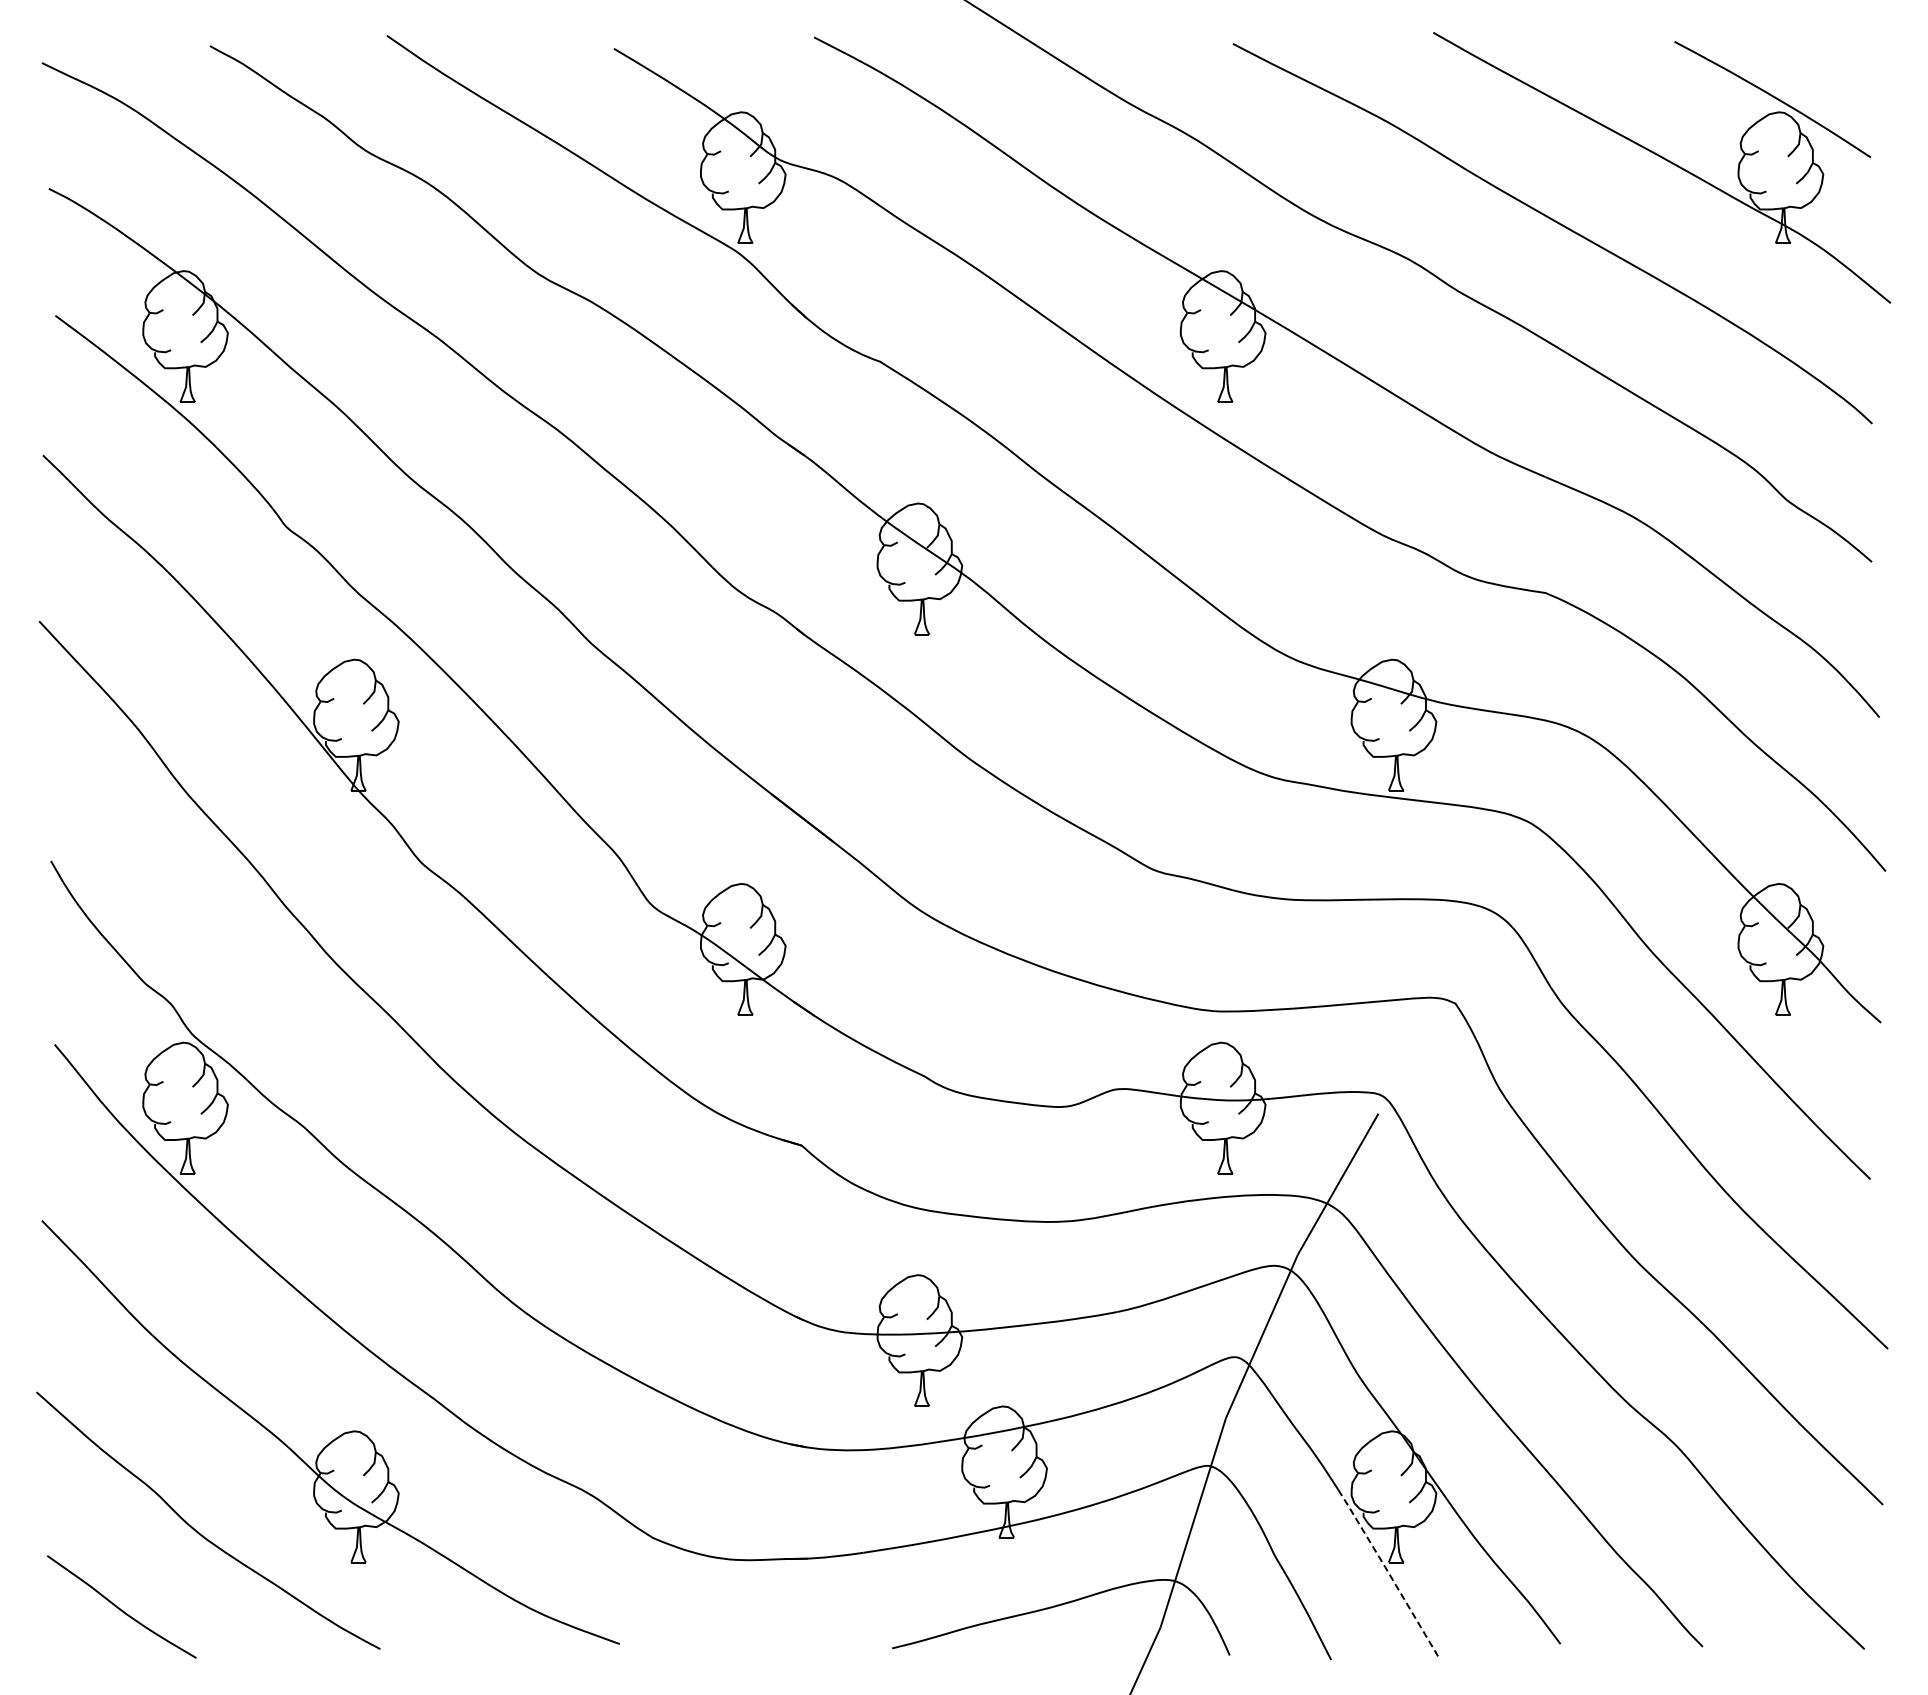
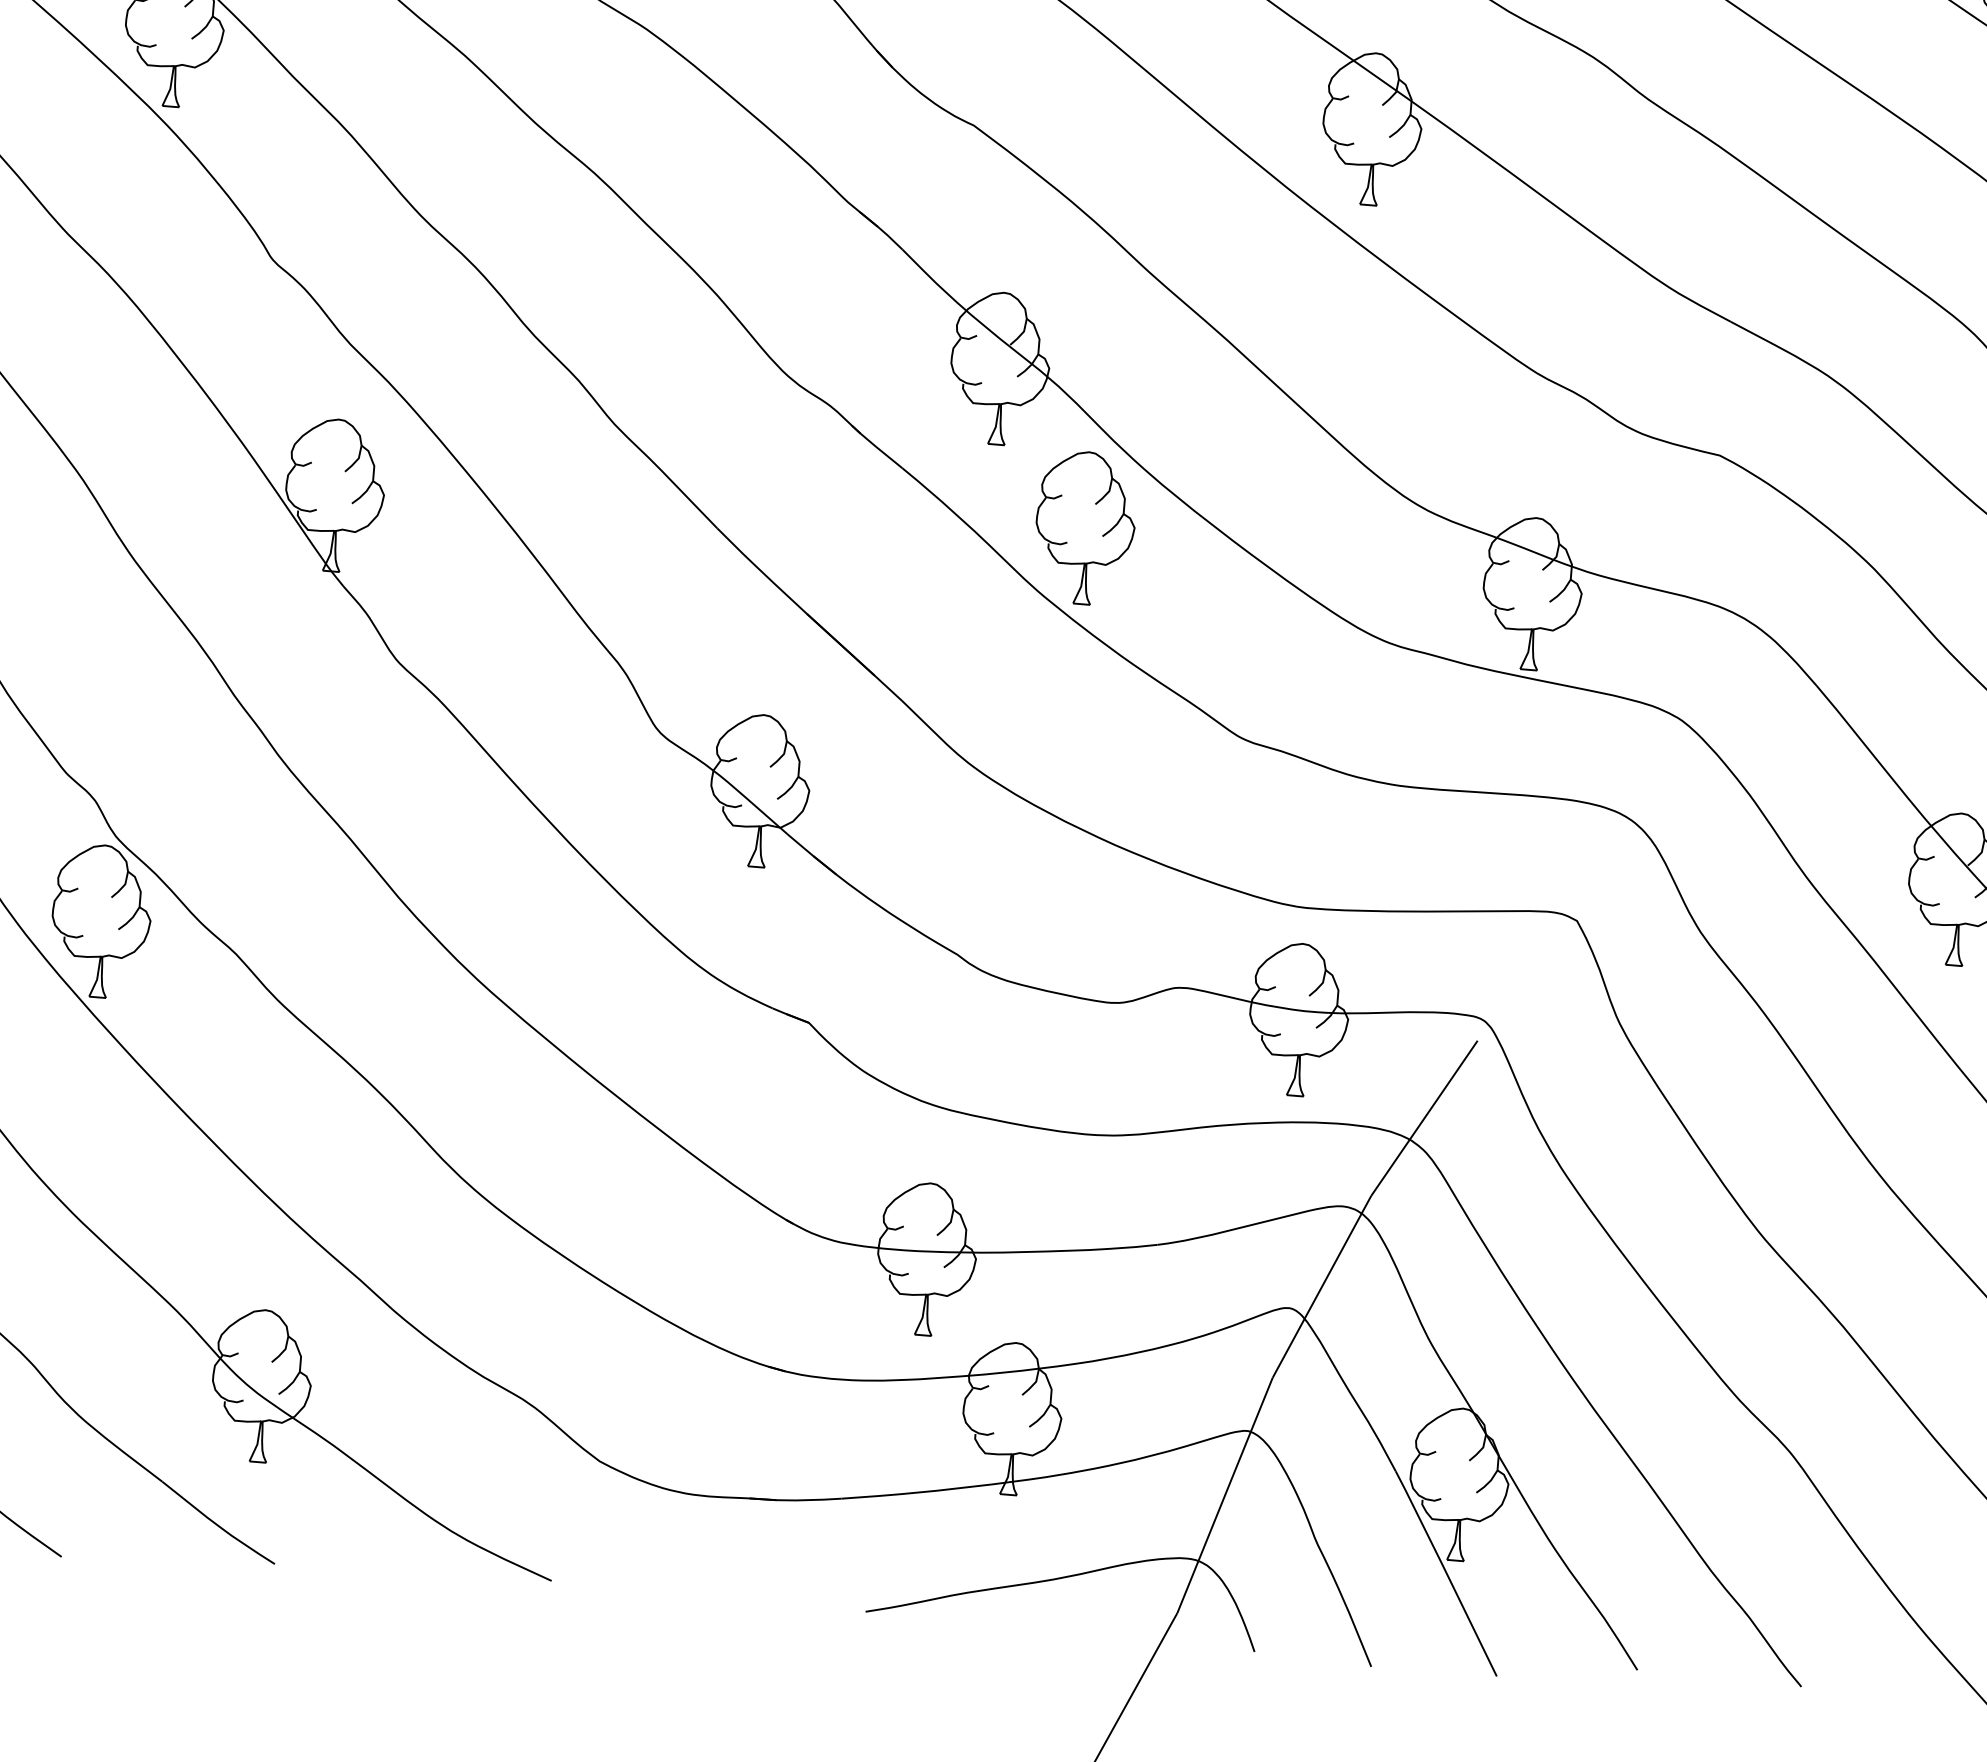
part: (1004, 699) -> (1085, 527), added
line: (1389, 1574) -> (1446, 1573), dashed -> solid

